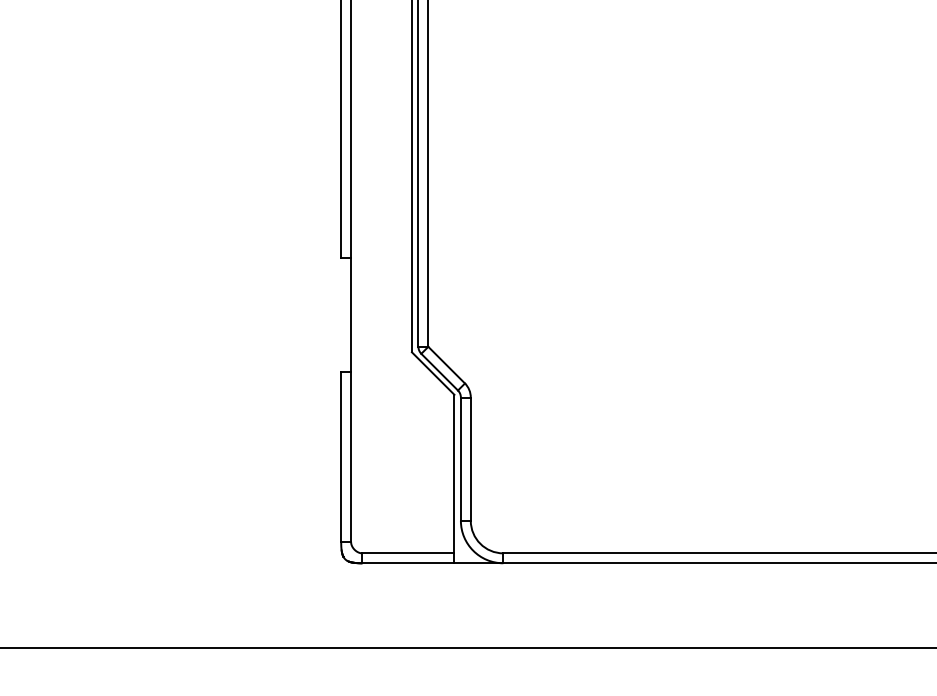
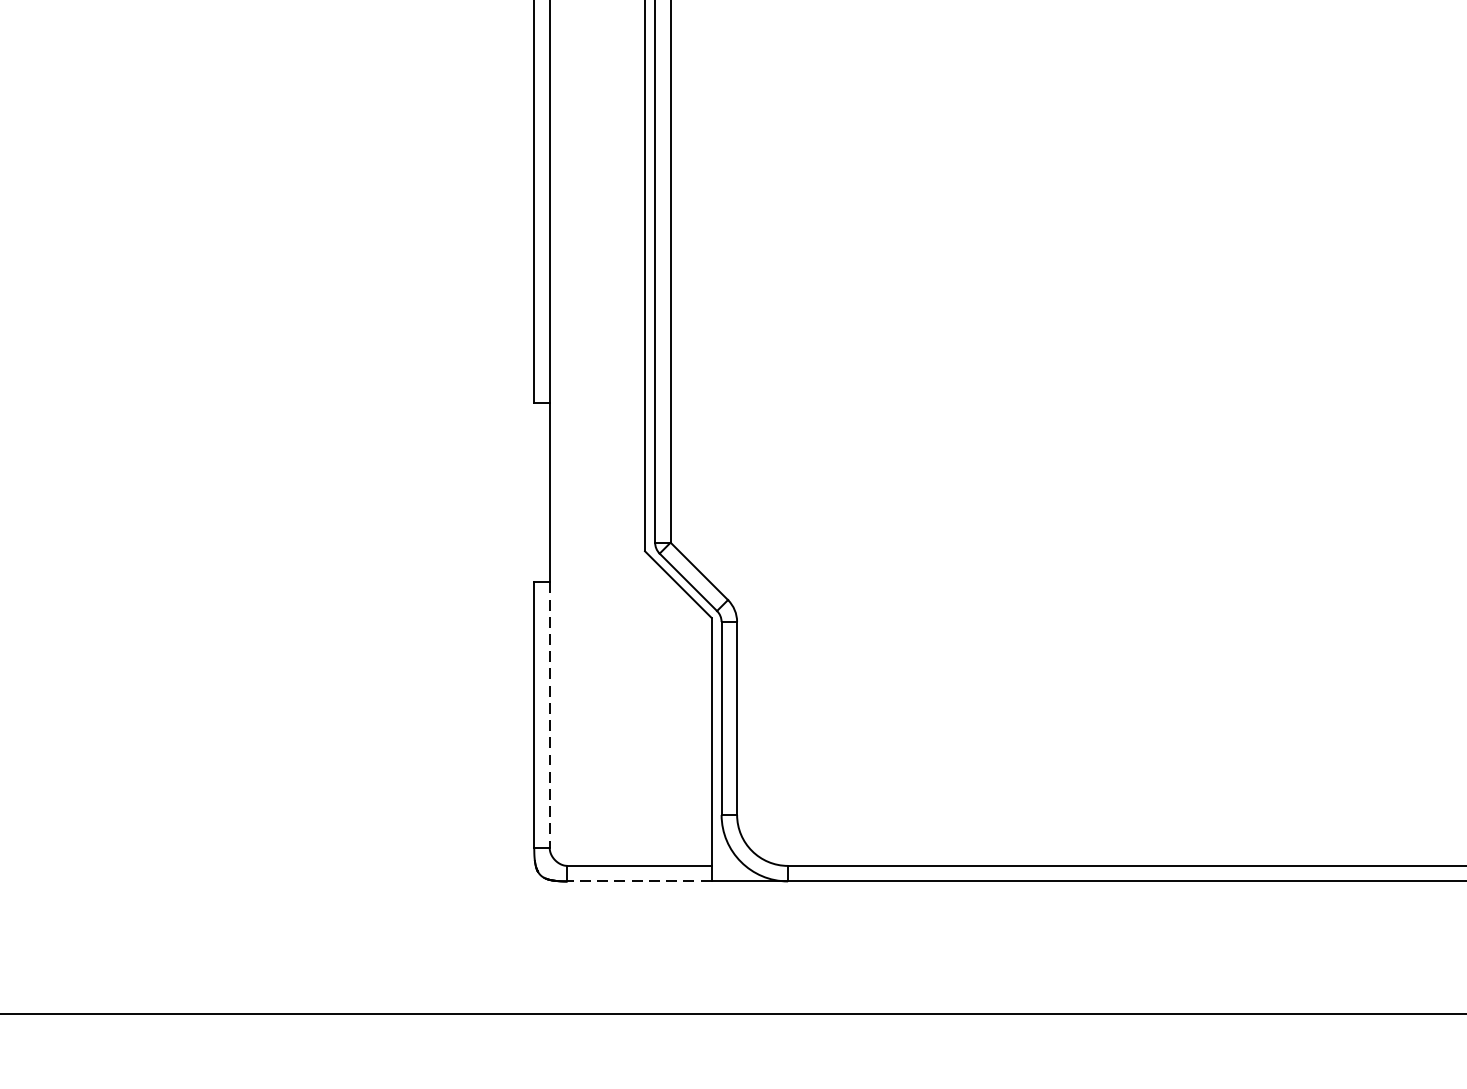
line: (351, 457) -> (550, 715), solid -> dashed
line: (407, 563) -> (638, 881), solid -> dashed

